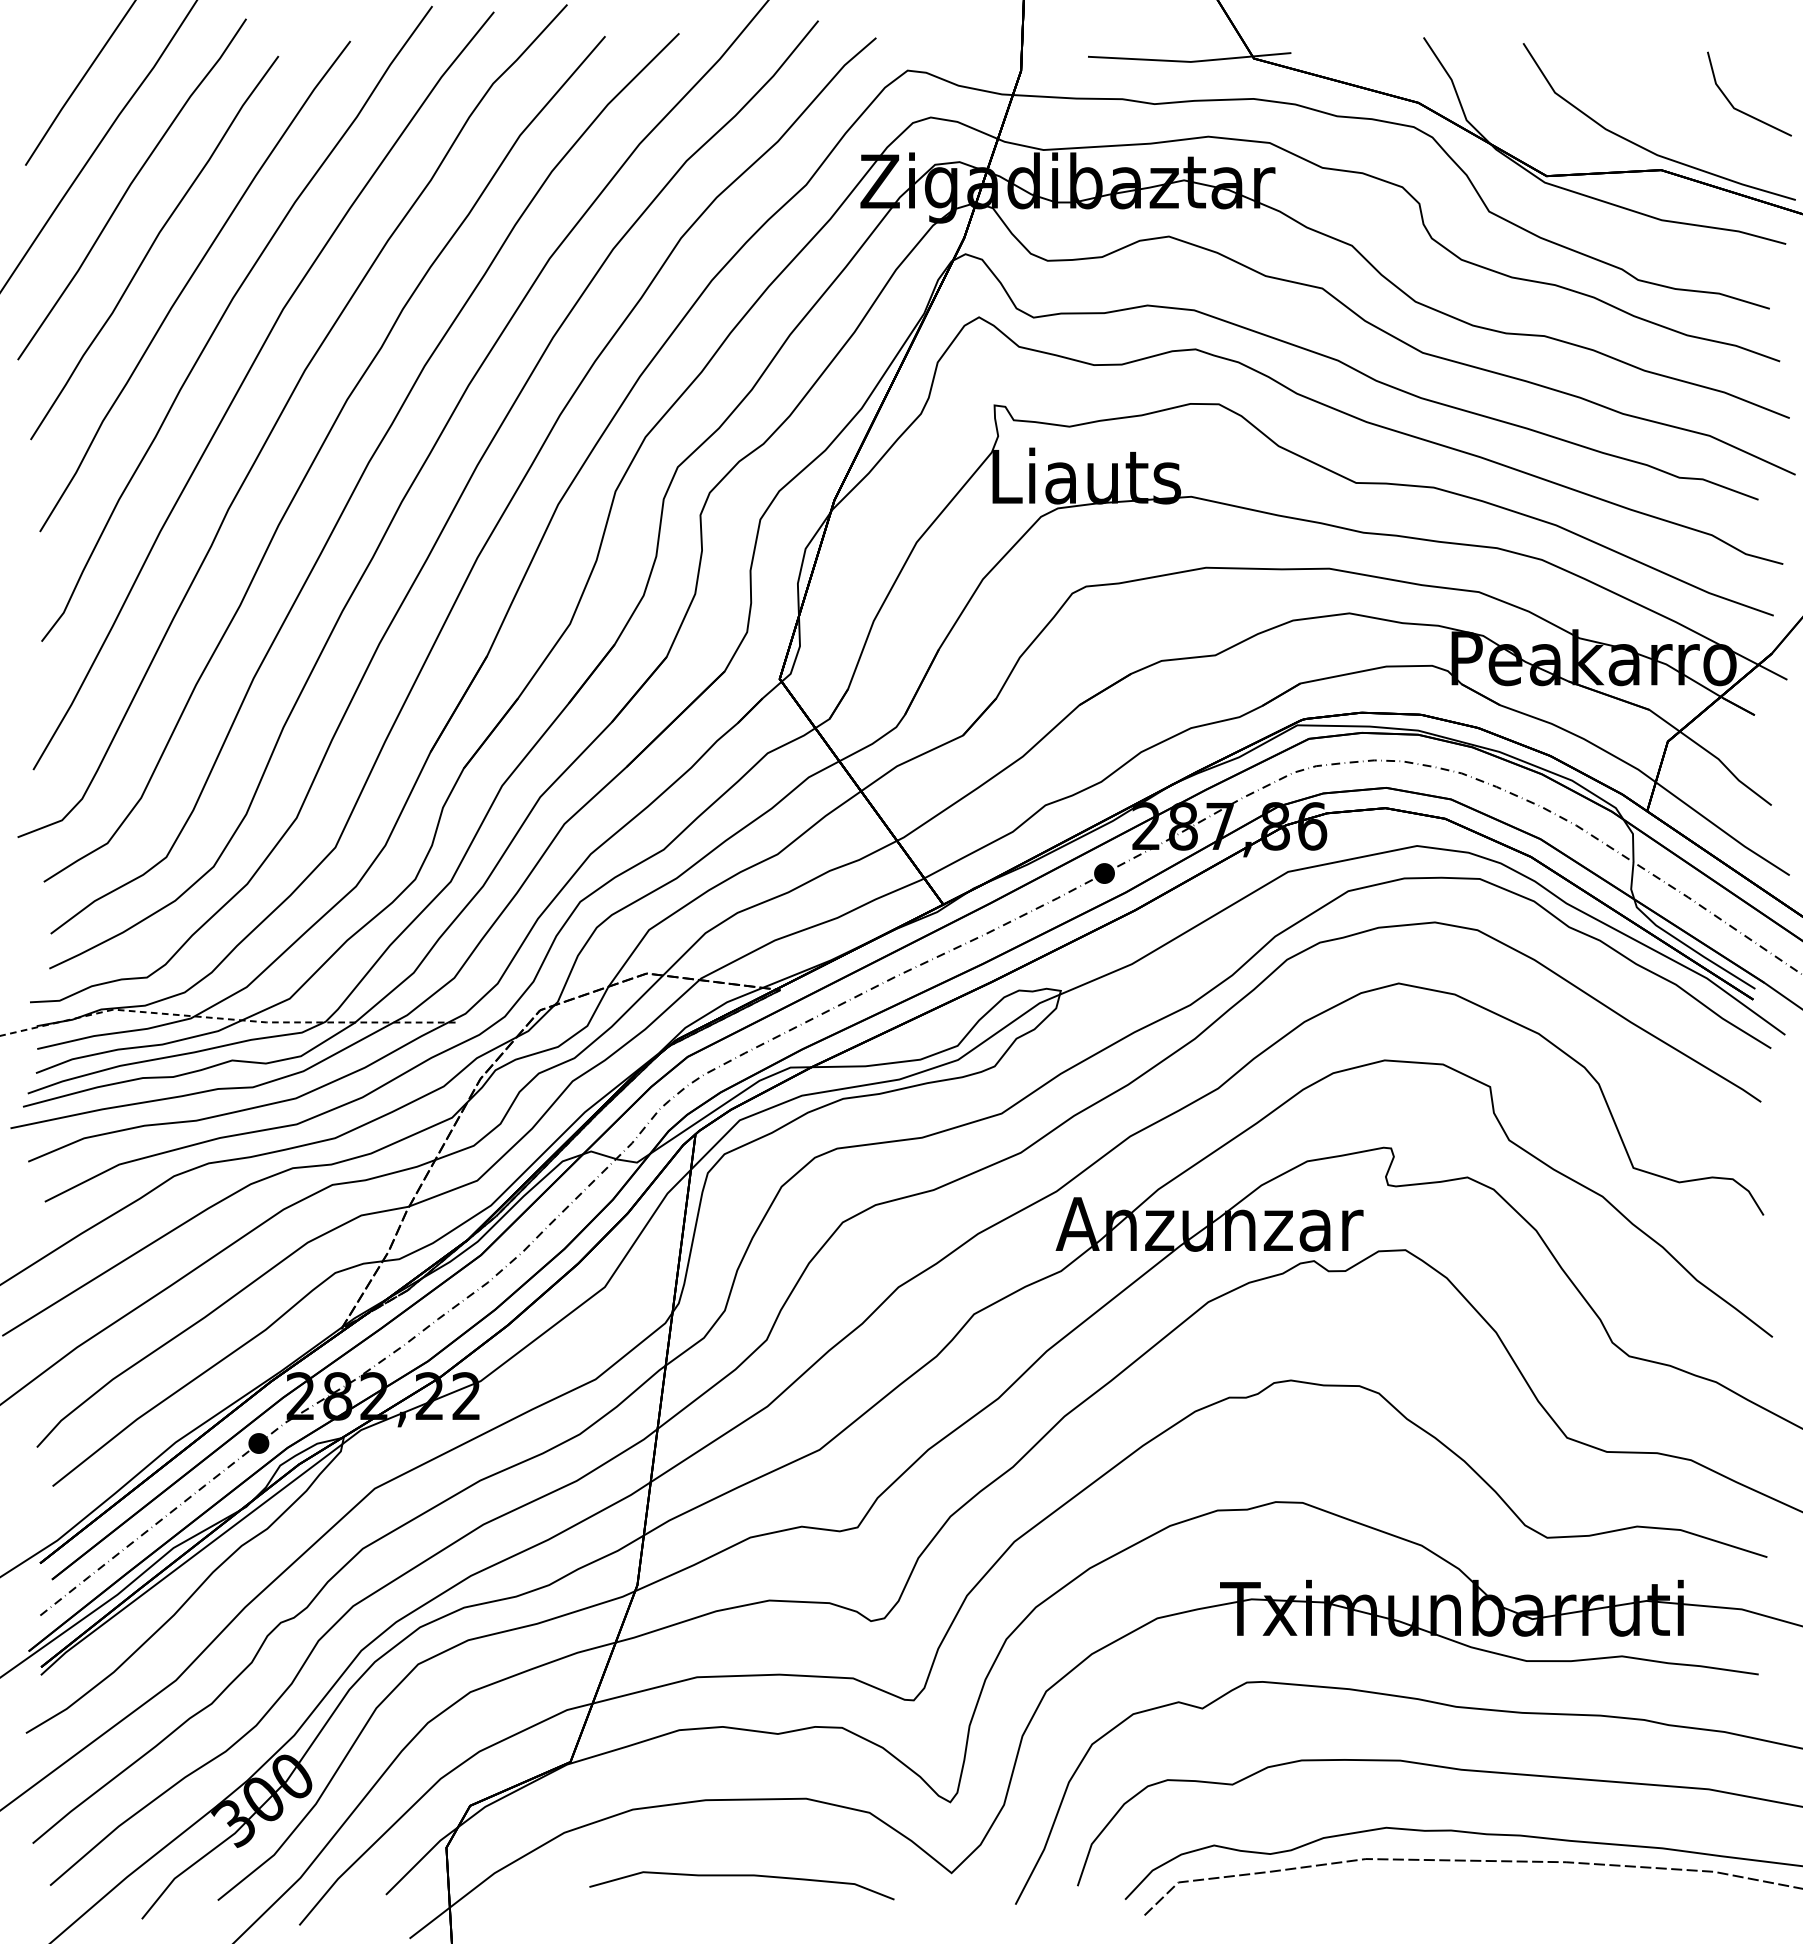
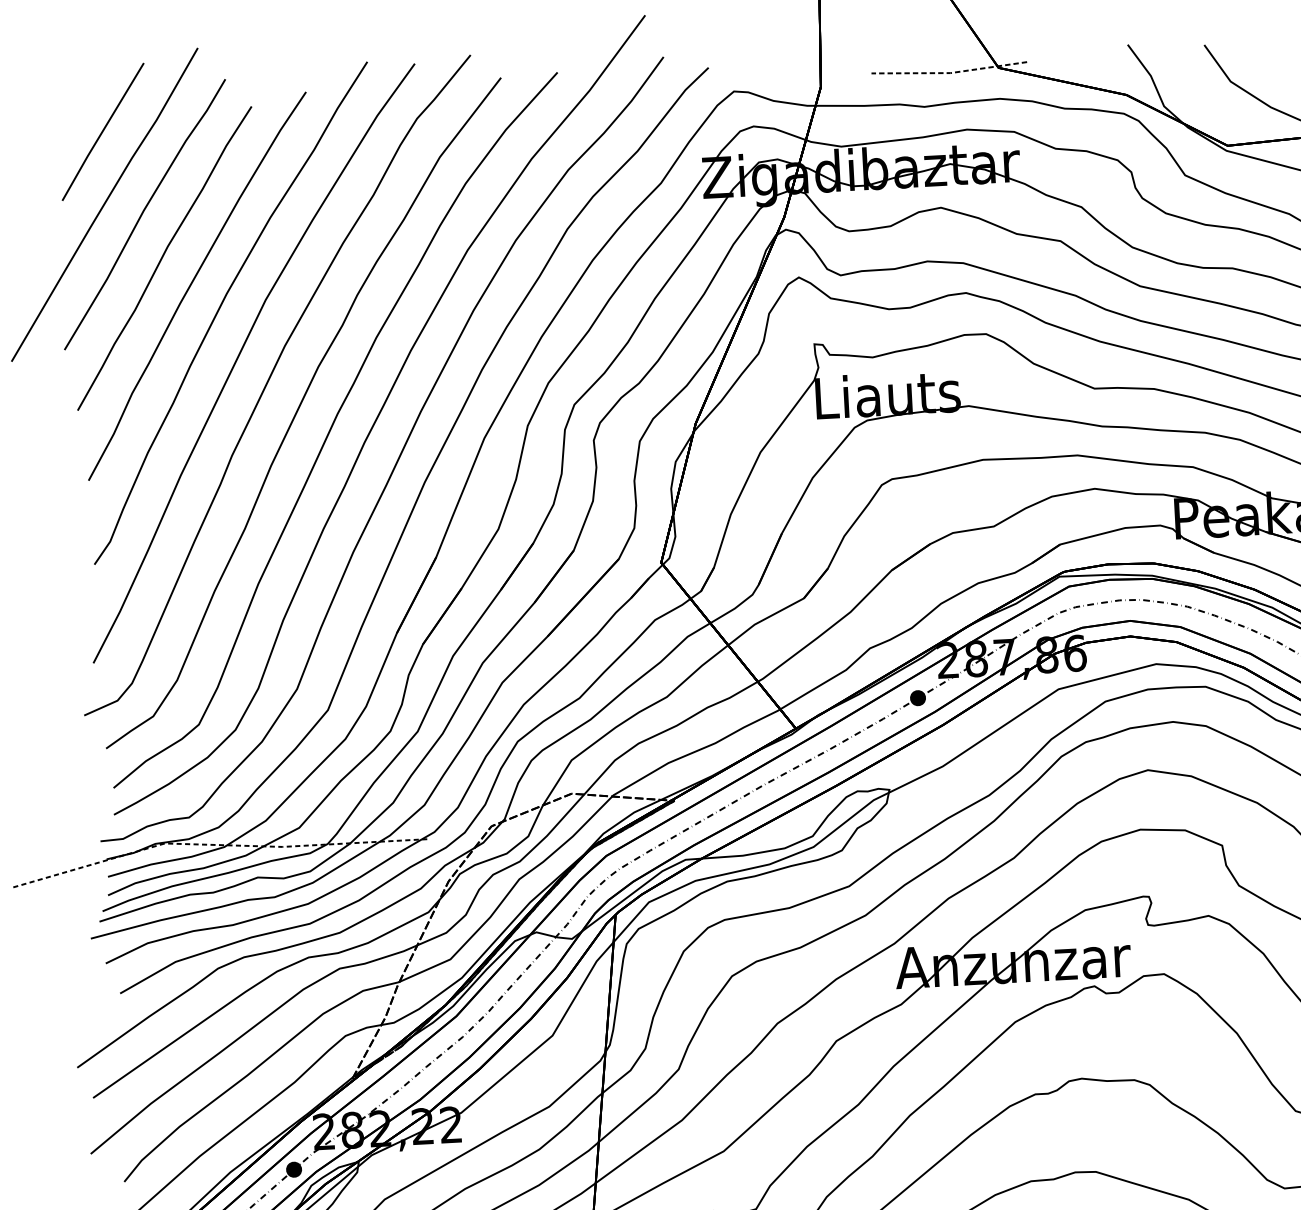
line: (1189, 61) -> (949, 72), solid -> dashed

